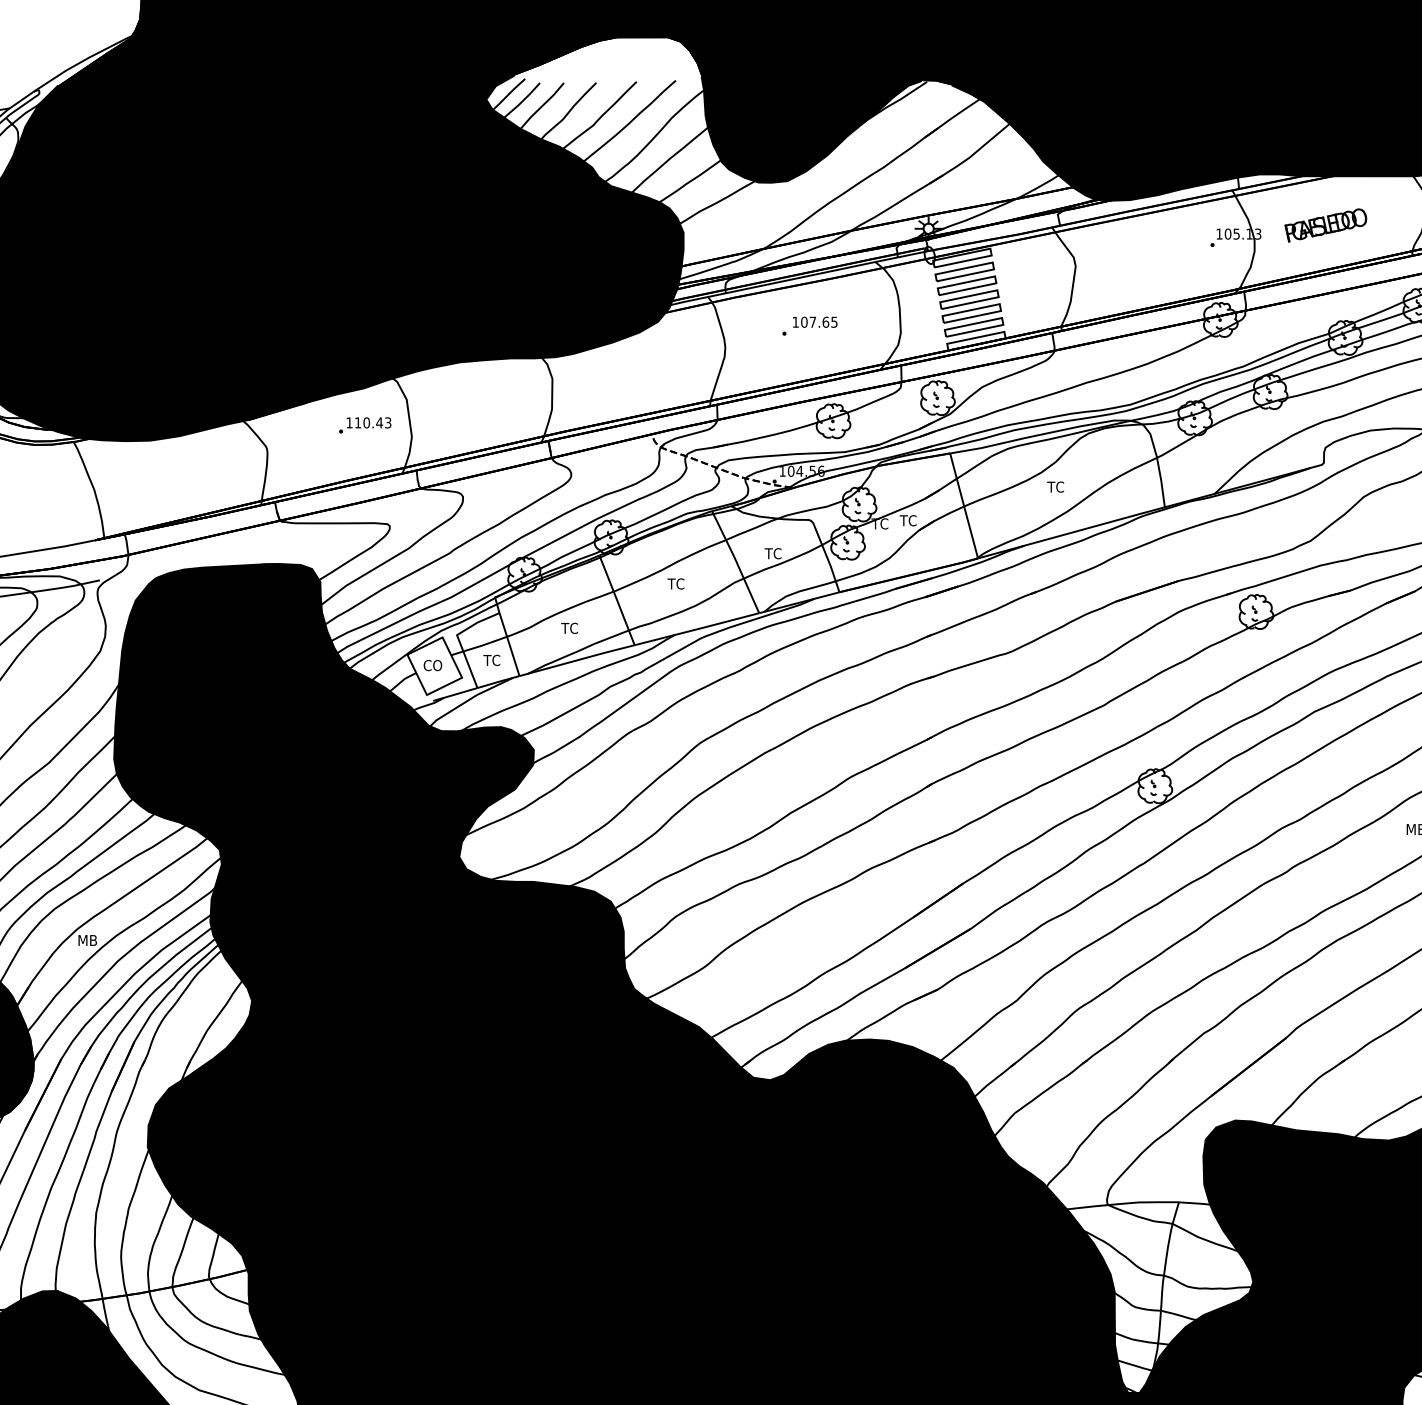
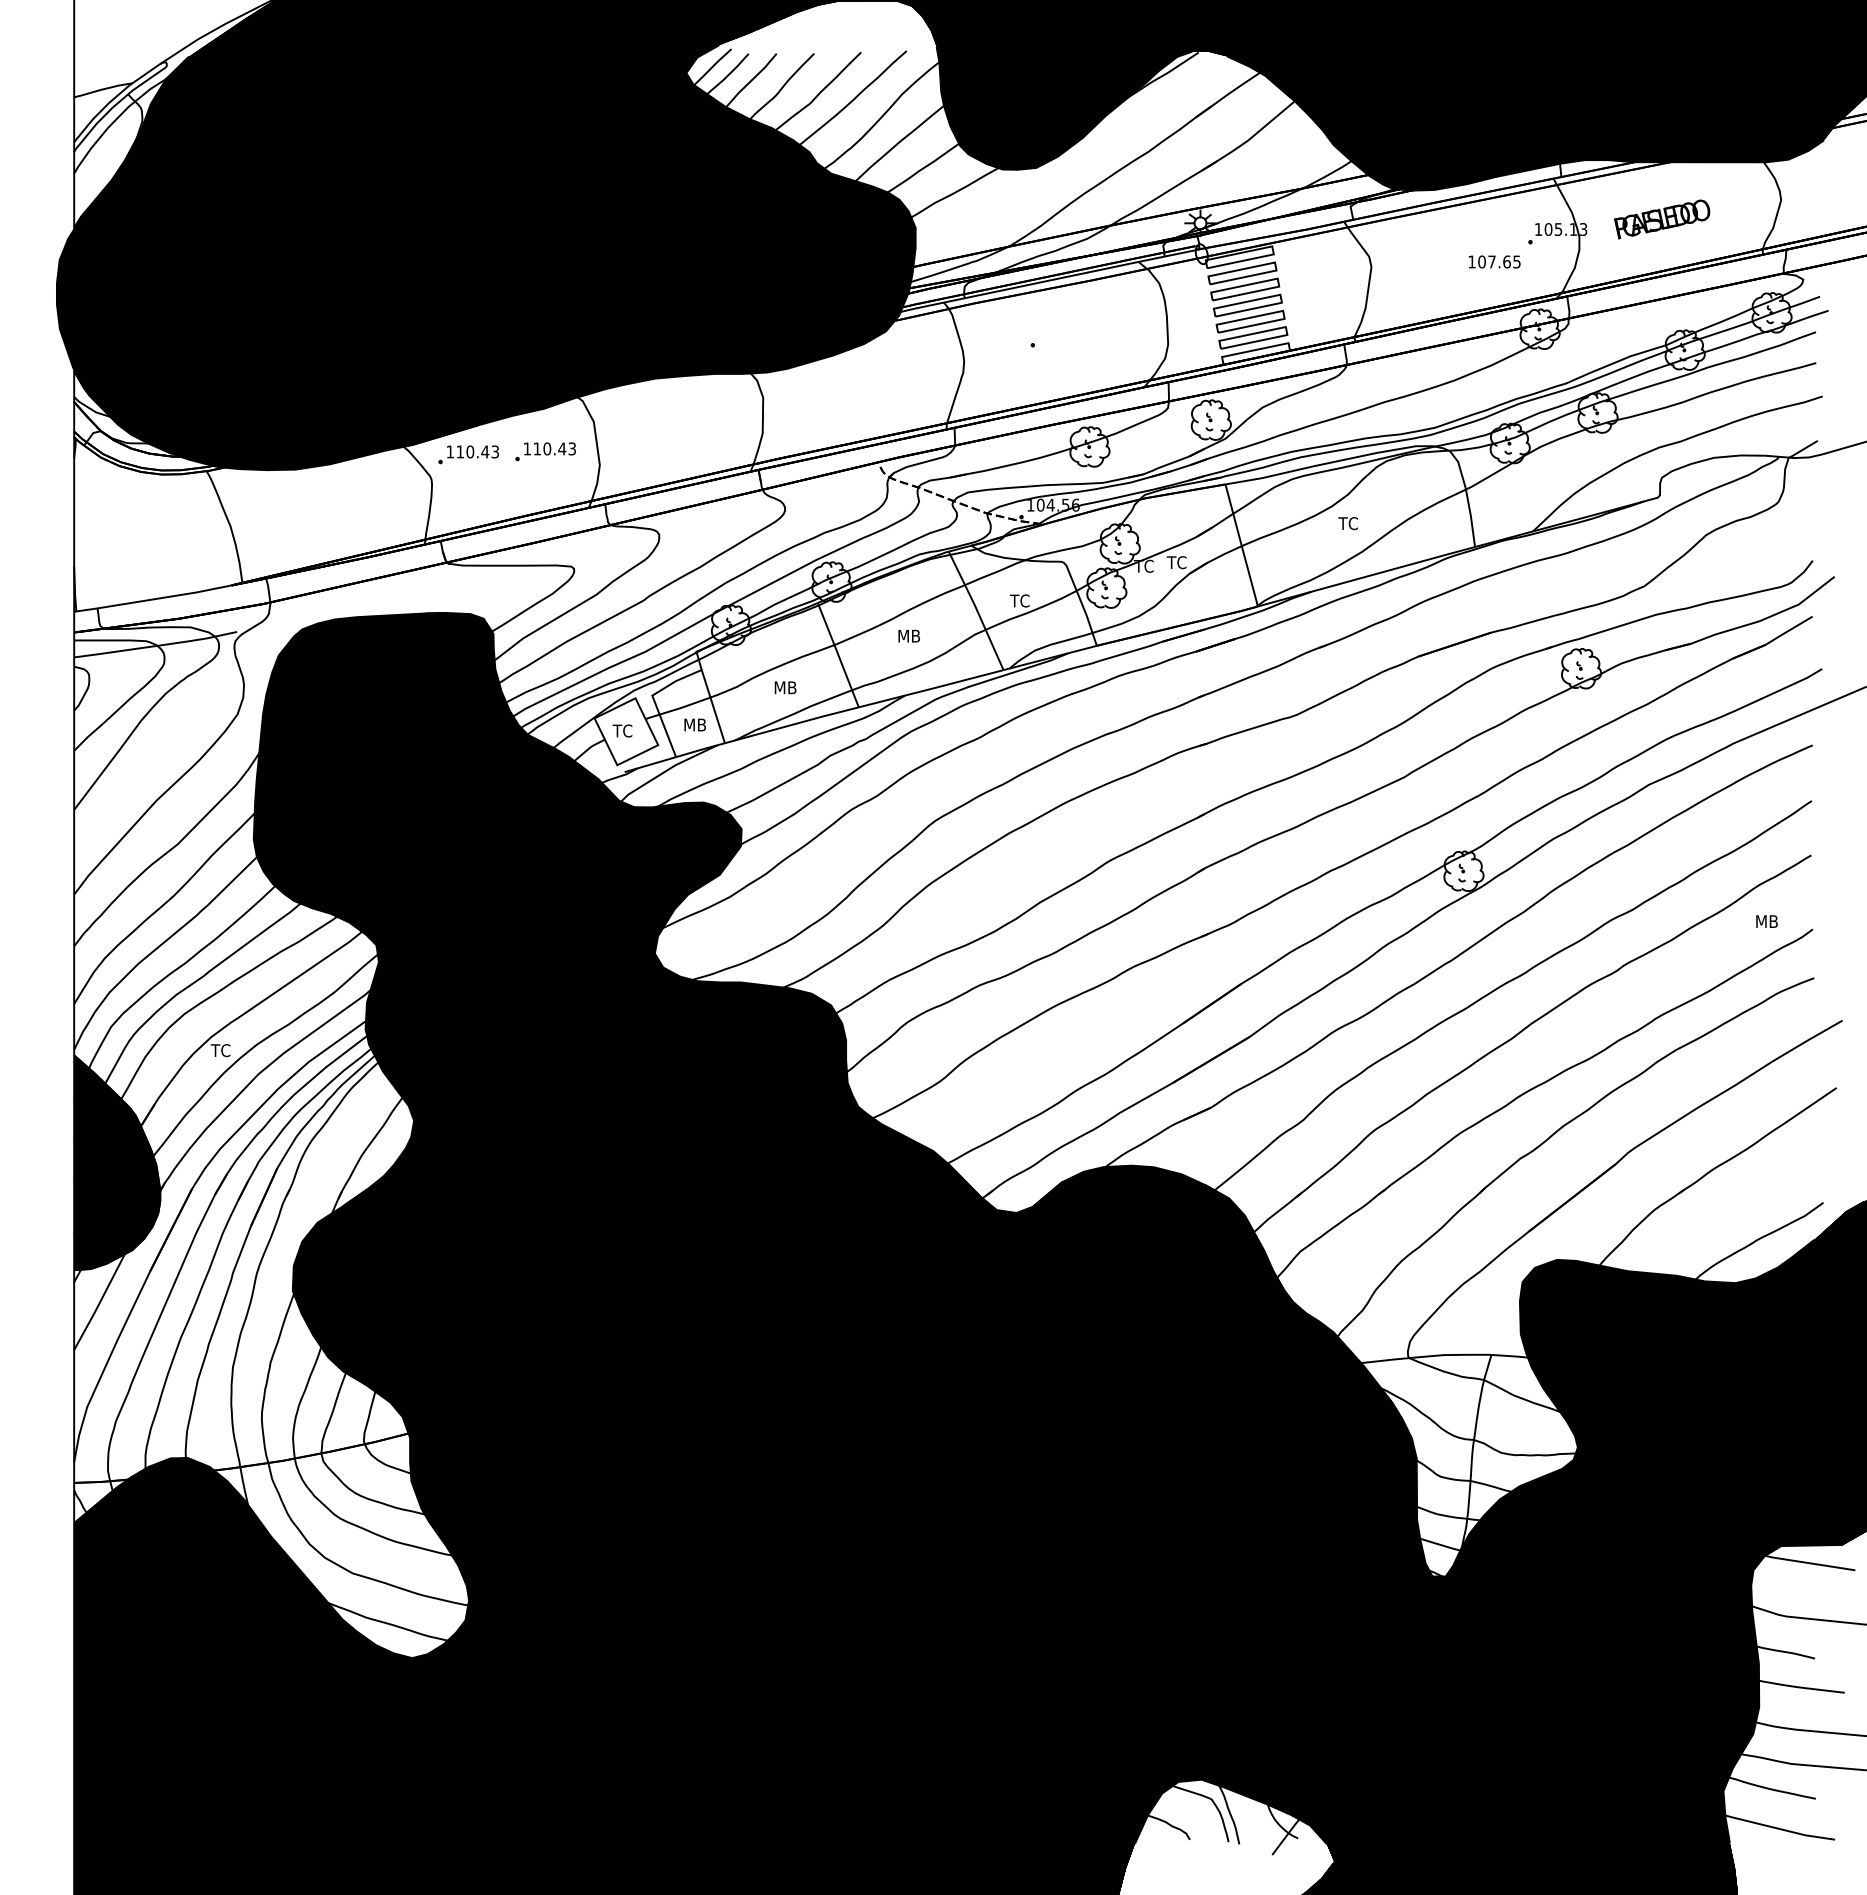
text: (815, 321) -> (1494, 261), moved
part: (298, 427) -> (468, 454), added
text: (676, 583) -> (907, 635), TC -> MB
text: (570, 628) -> (784, 687), TC -> MB
text: (492, 659) -> (693, 724), TC -> MB
text: (432, 665) -> (623, 730), CO -> TC
text: (86, 940) -> (221, 1050), MB -> TC

